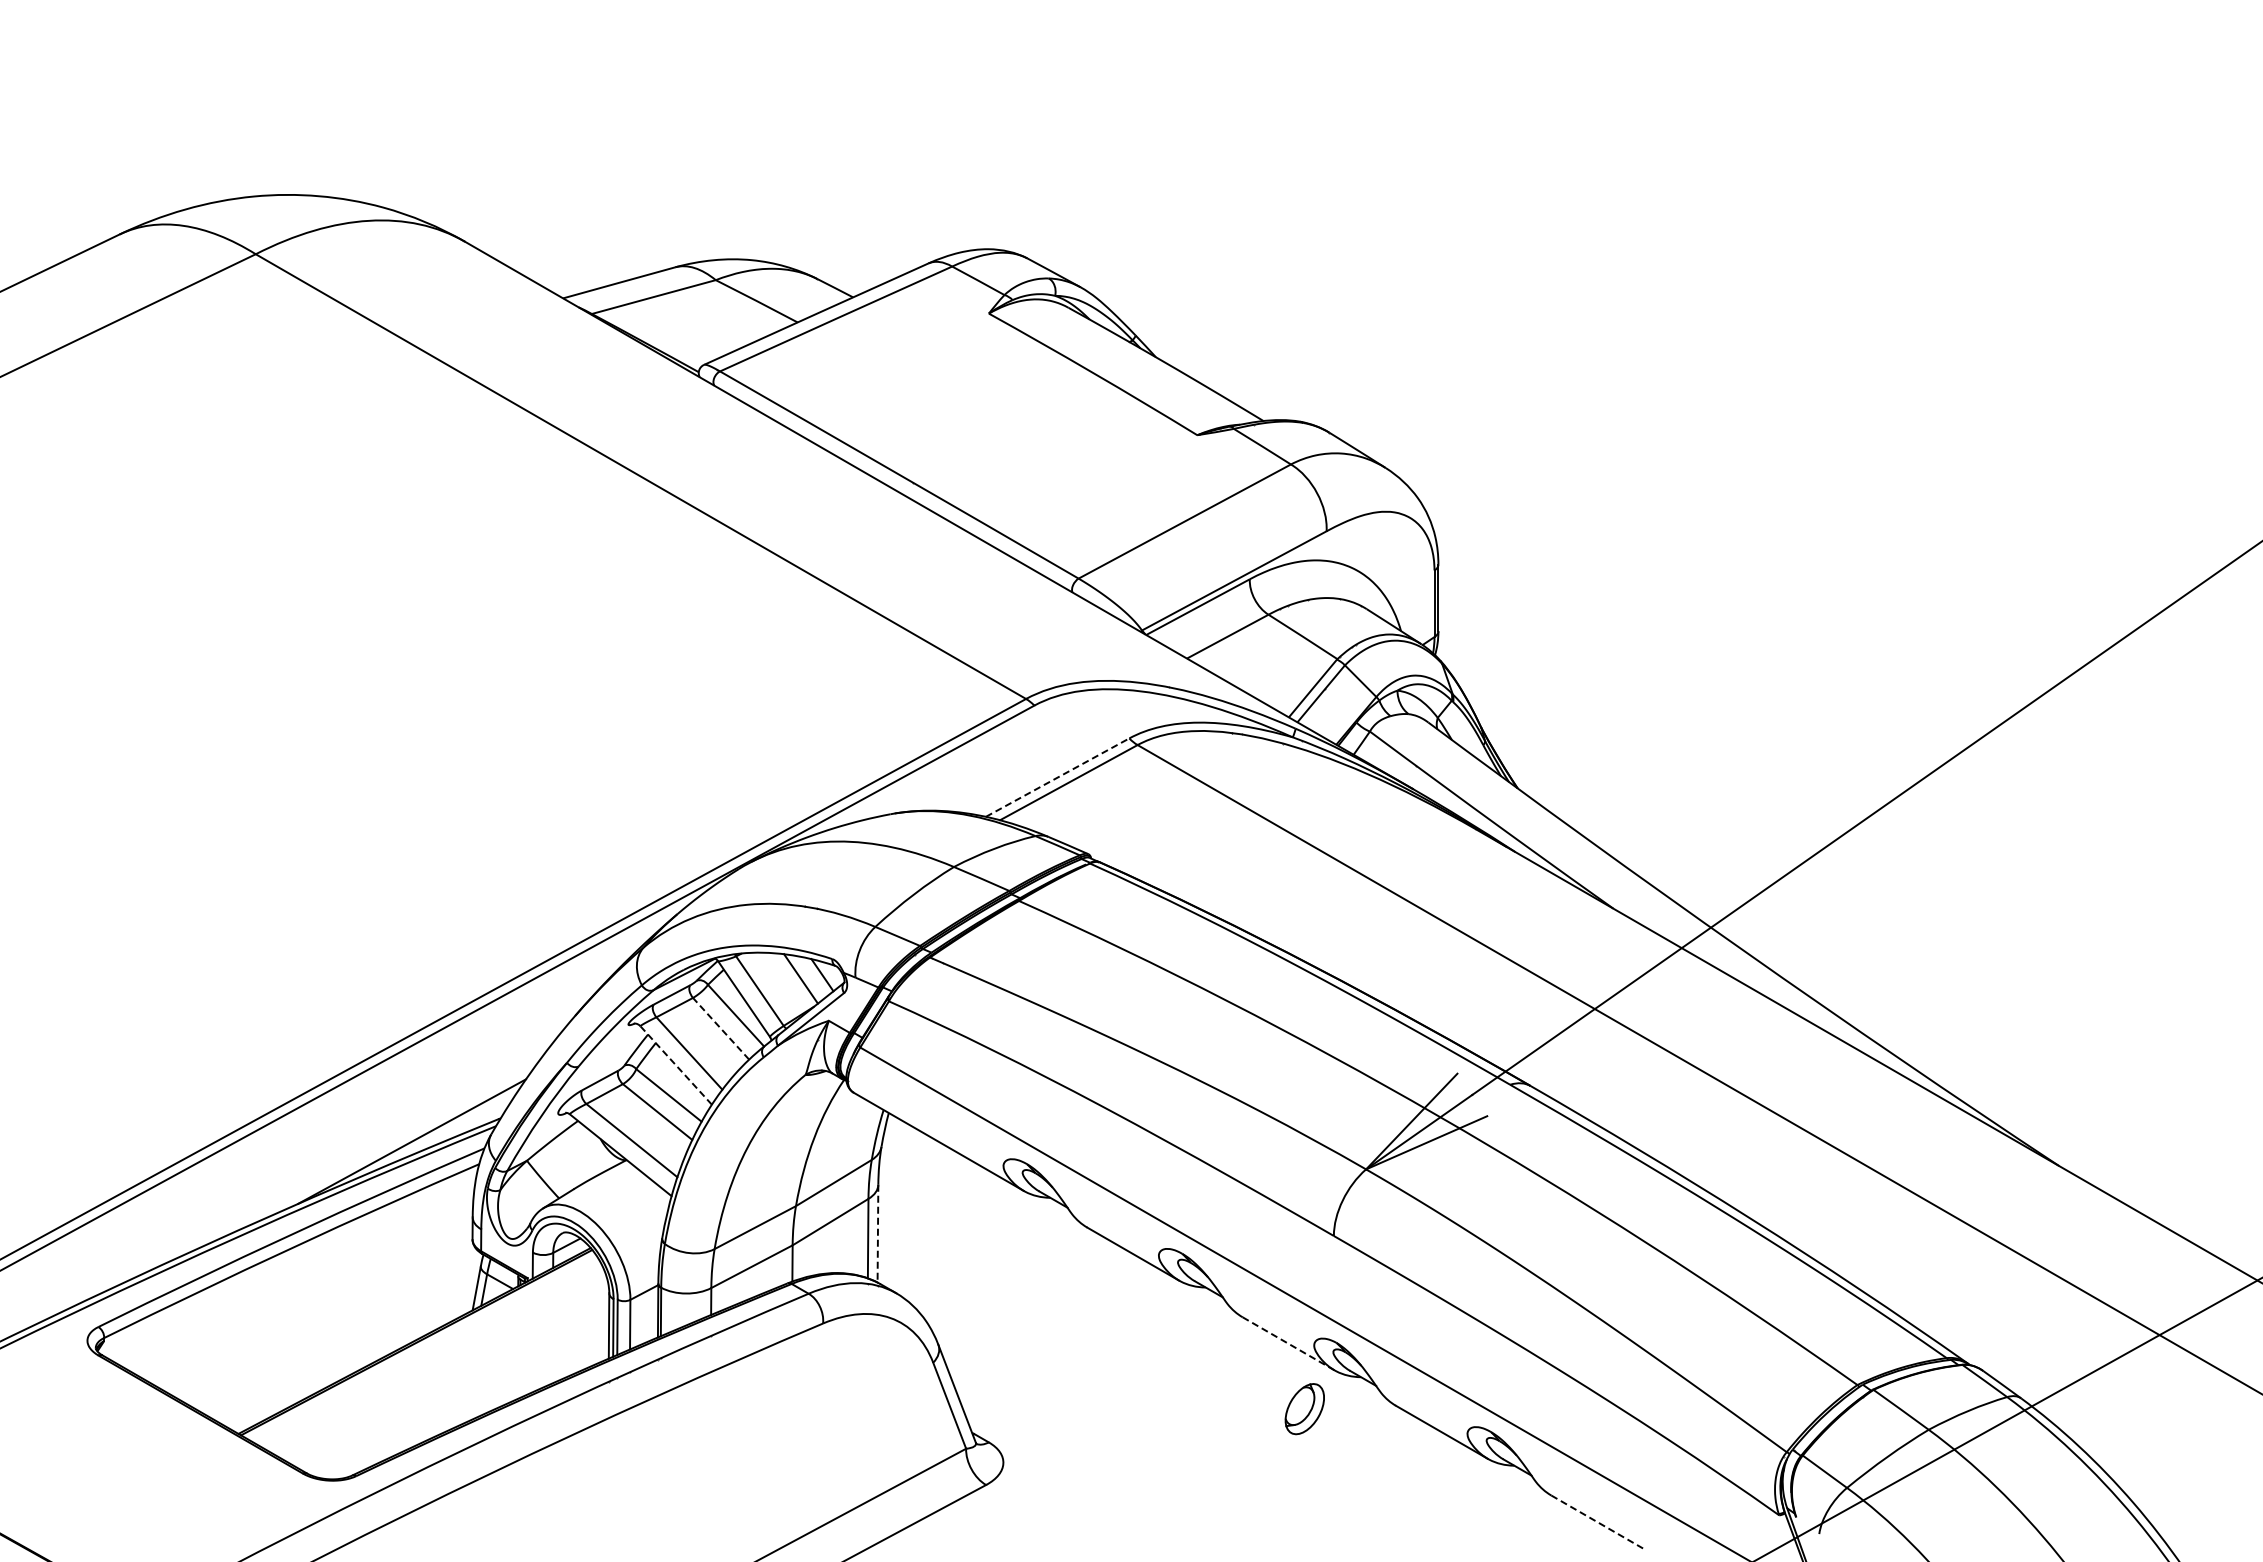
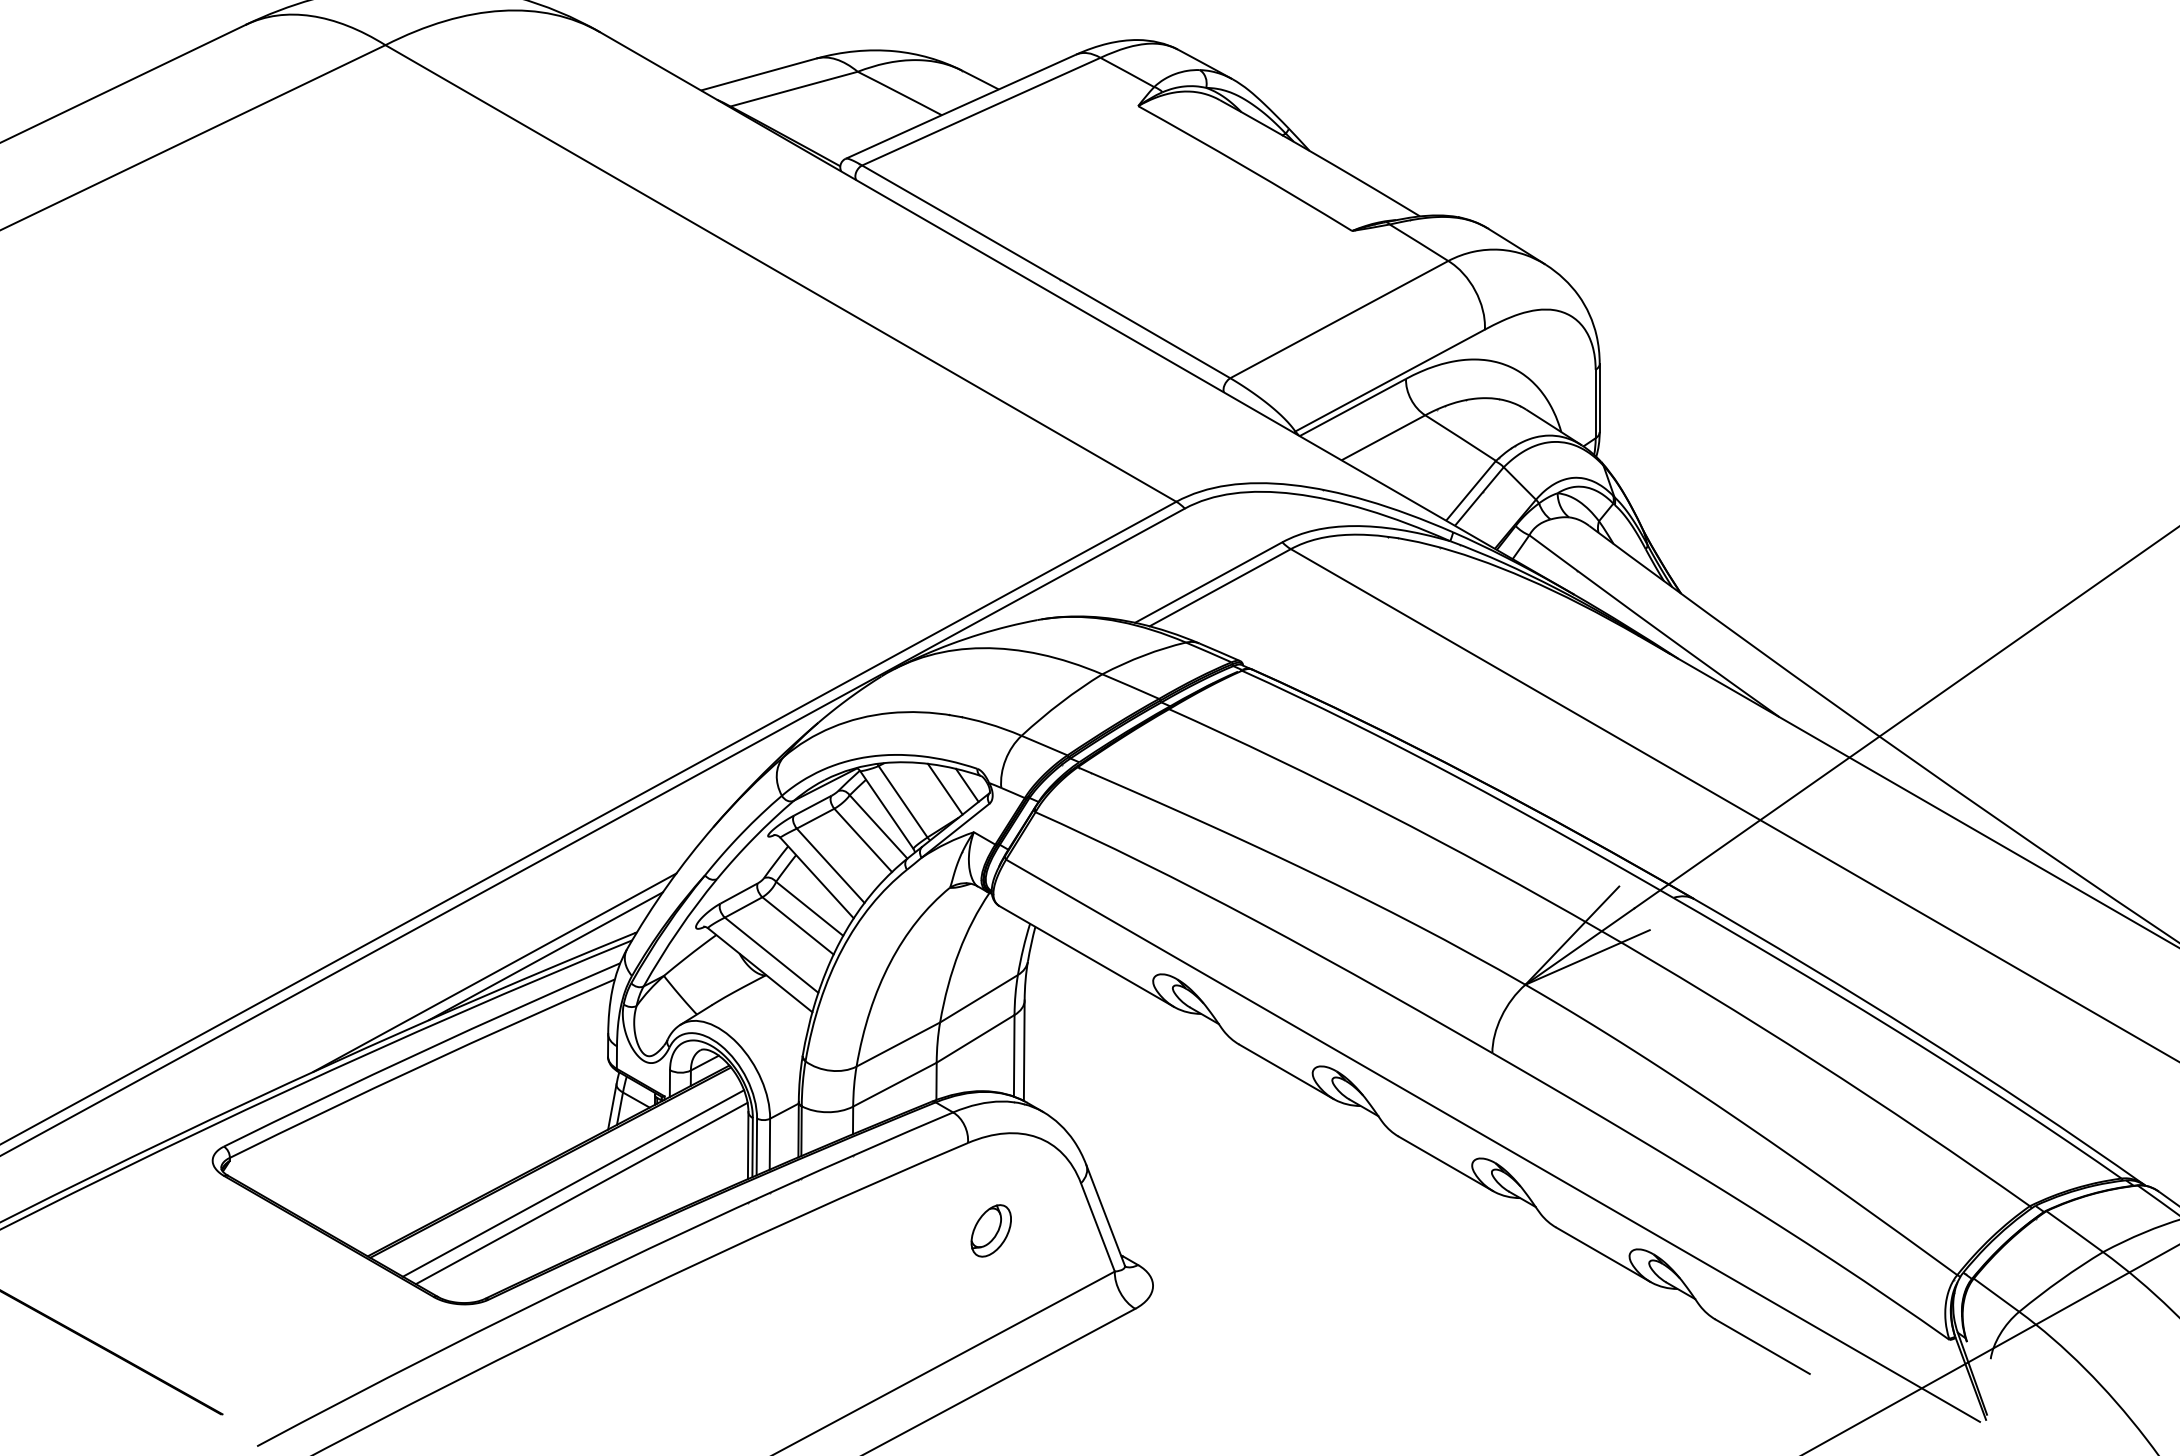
line: (1057, 777) -> (1208, 582), dashed -> solid
line: (721, 1028) -> (863, 840), dashed -> solid
line: (675, 1065) -> (816, 878), dashed -> solid
line: (362, 1157) -> (495, 972), added
line: (877, 1233) -> (1023, 1050), dashed -> solid
line: (1288, 1343) -> (1445, 1163), dashed -> solid
line: (438, 1362) -> (573, 1183), added
line: (446, 1372) -> (581, 1193), added
part: (1304, 1409) -> (990, 1231), moved
line: (1597, 1521) -> (1763, 1346), dashed -> solid

